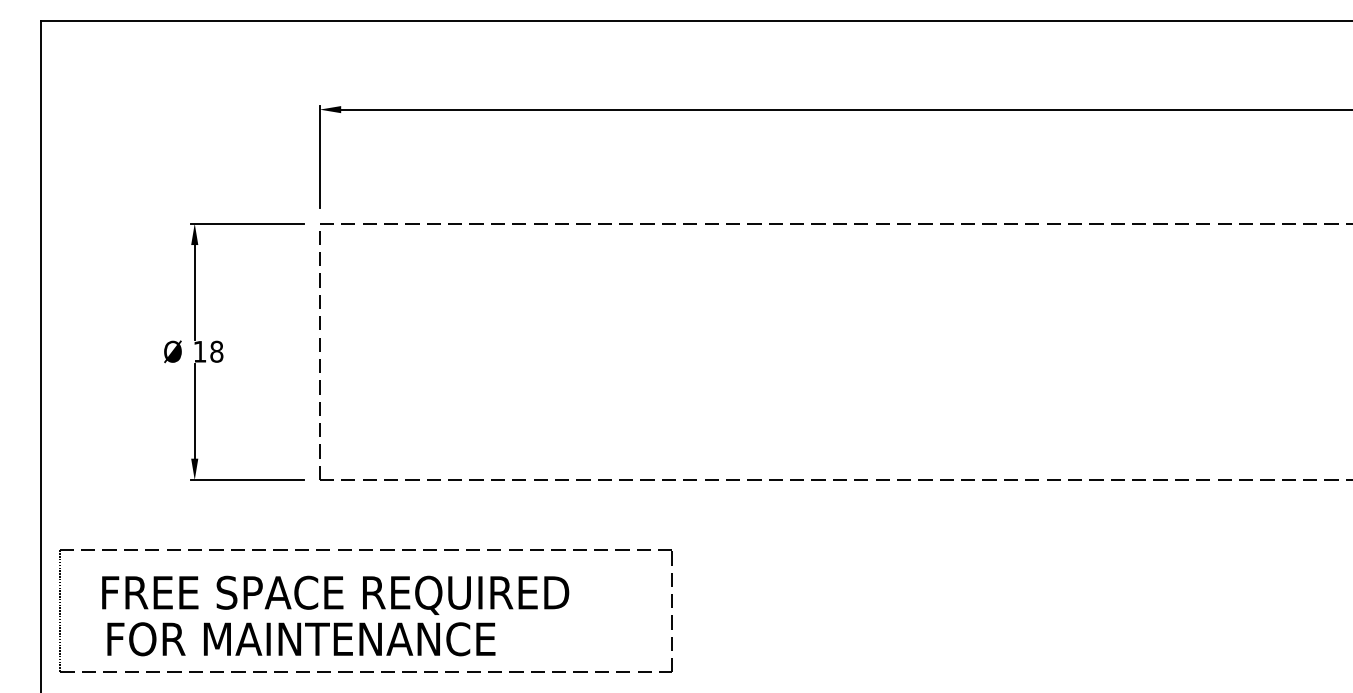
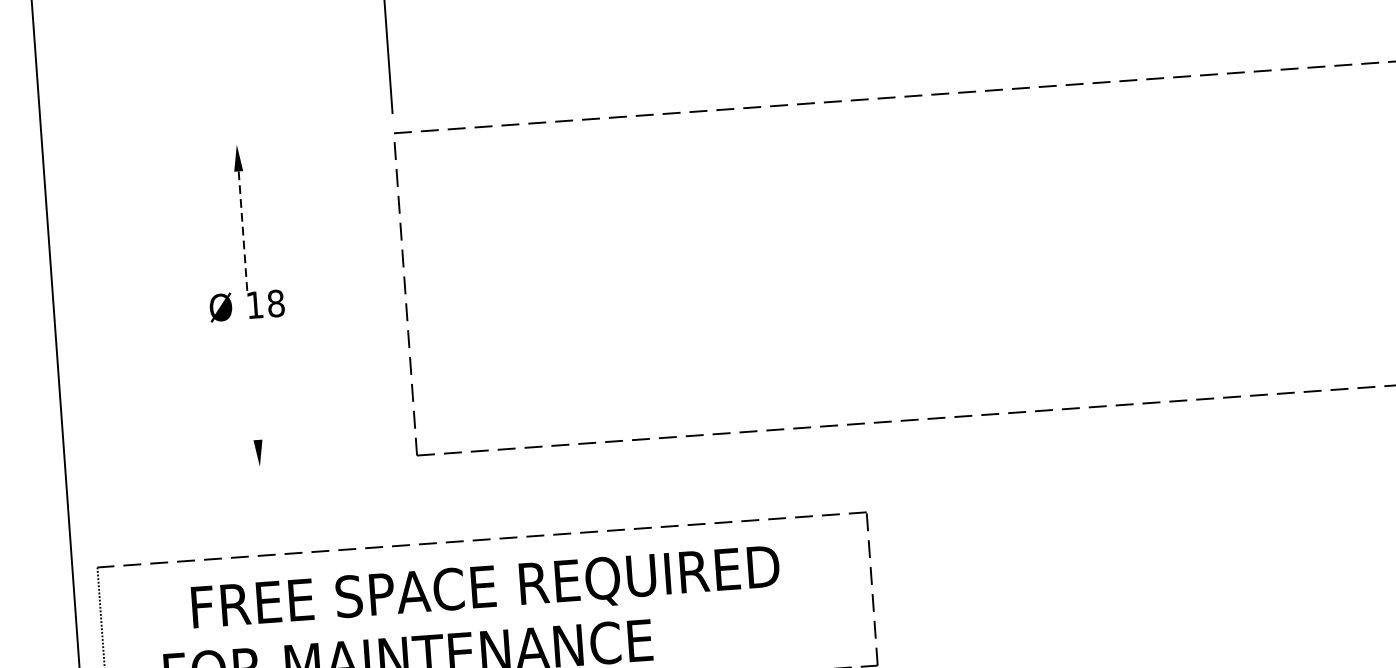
line: (247, 223) -> (303, 139), removed
line: (194, 292) -> (242, 231), solid -> dashed
line: (194, 410) -> (253, 379), removed
line: (247, 480) -> (326, 462), removed
text: (335, 594) -> (485, 588), moved

